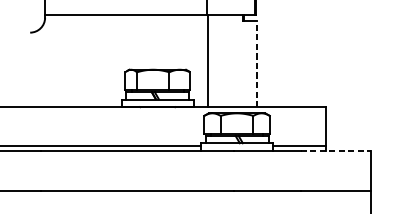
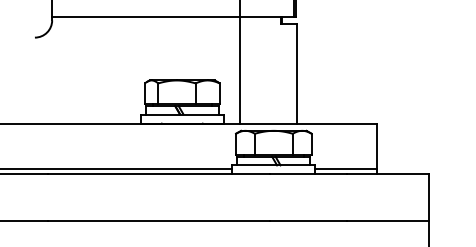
line: (257, 63) -> (297, 73), dashed -> solid
line: (335, 151) -> (387, 174), dashed -> solid

